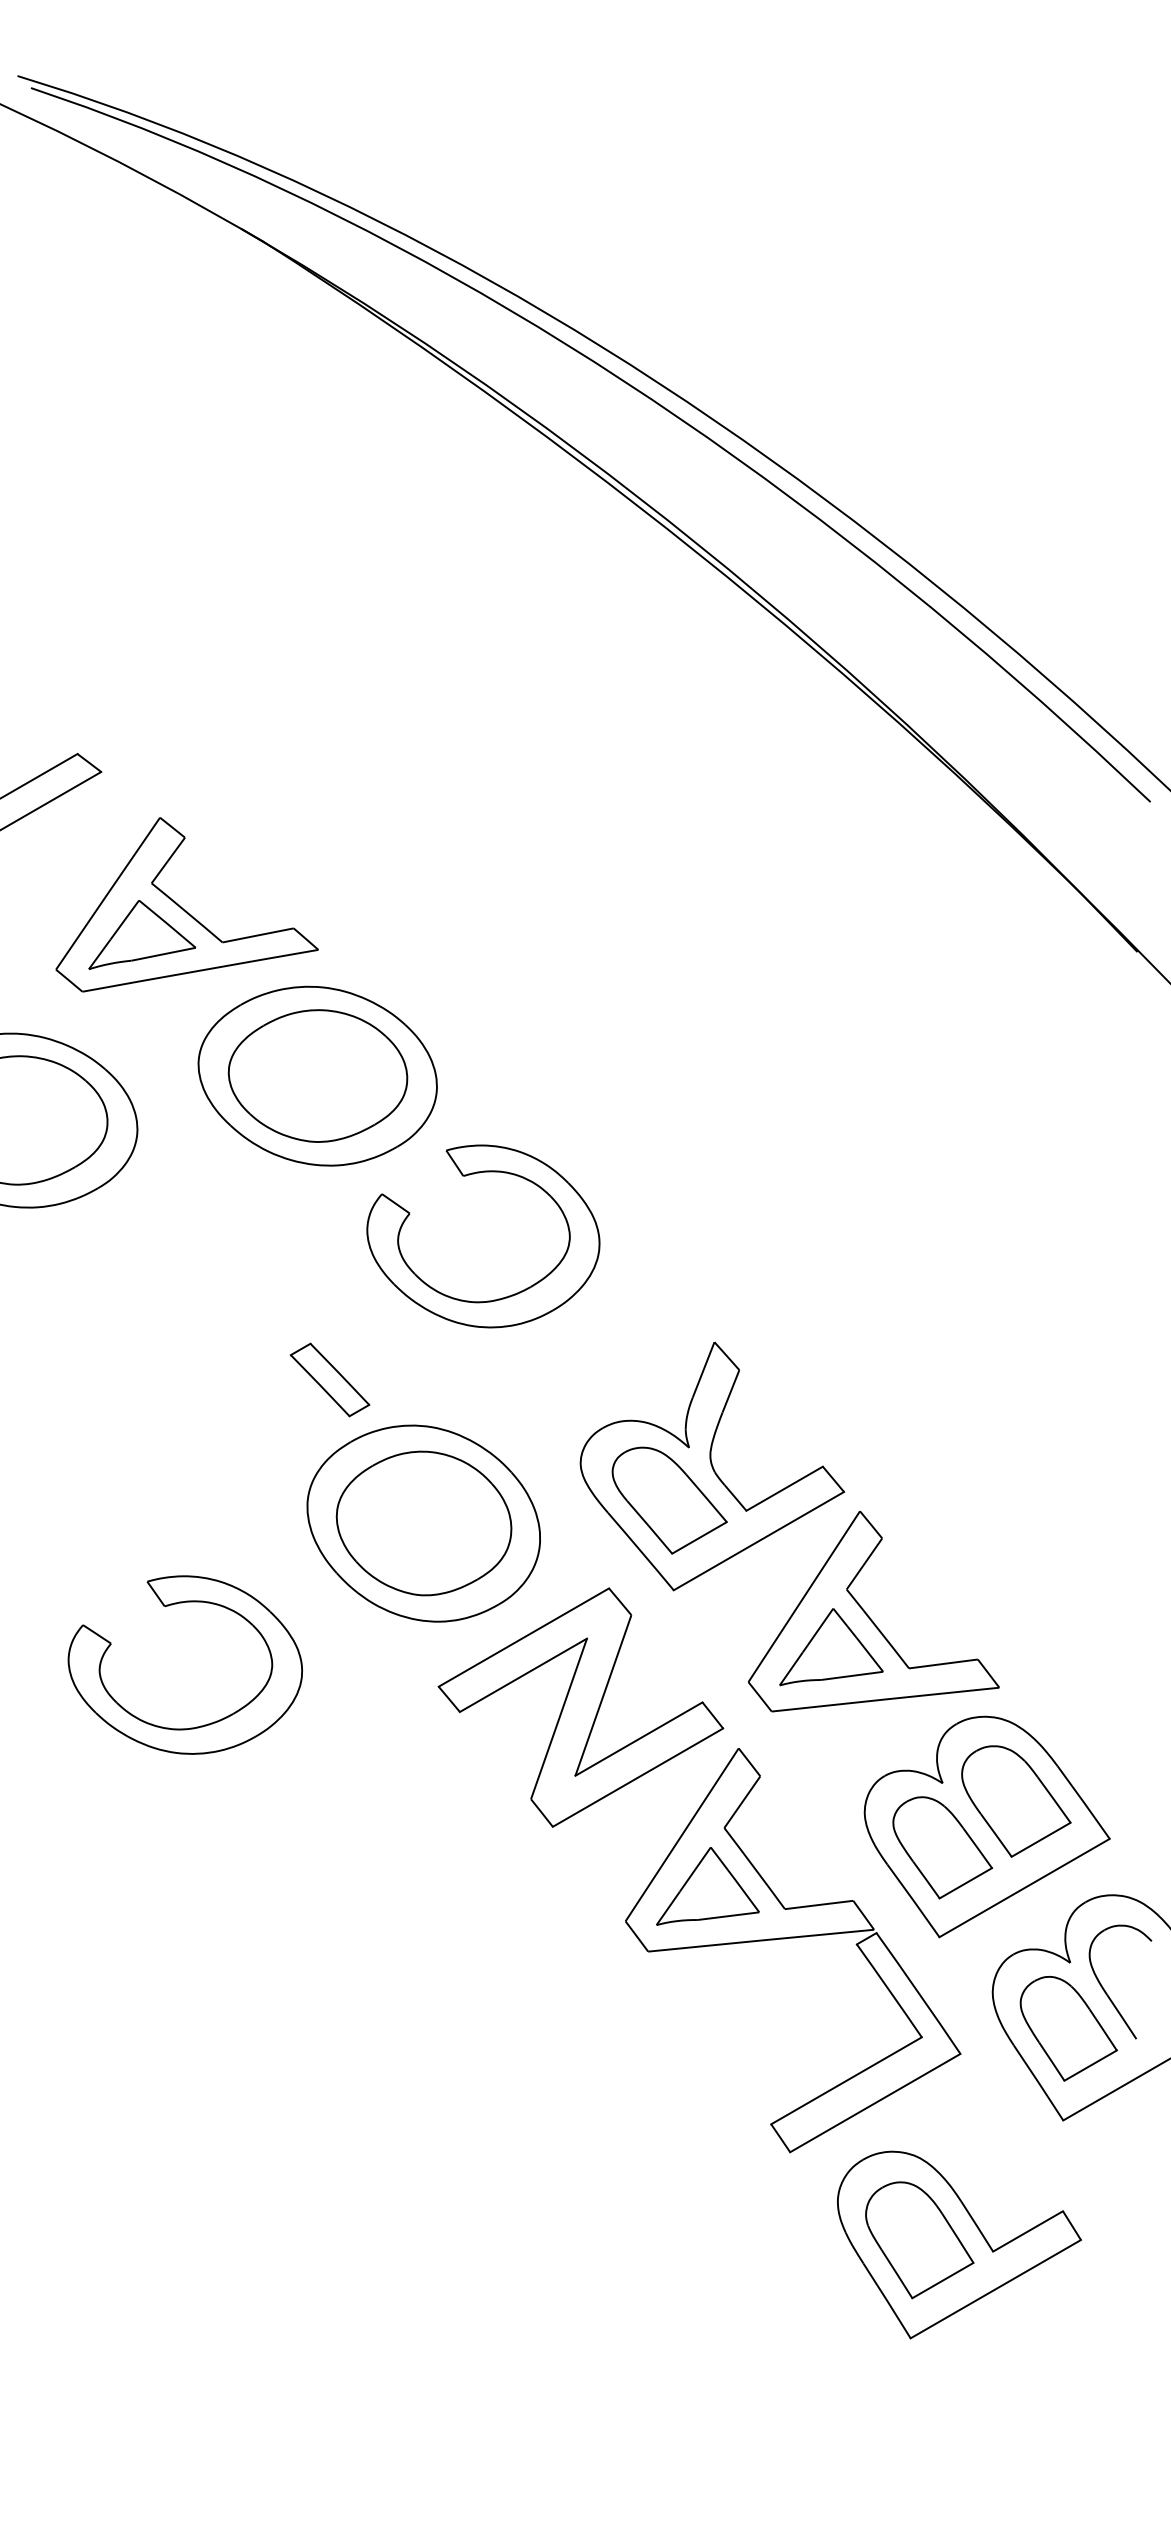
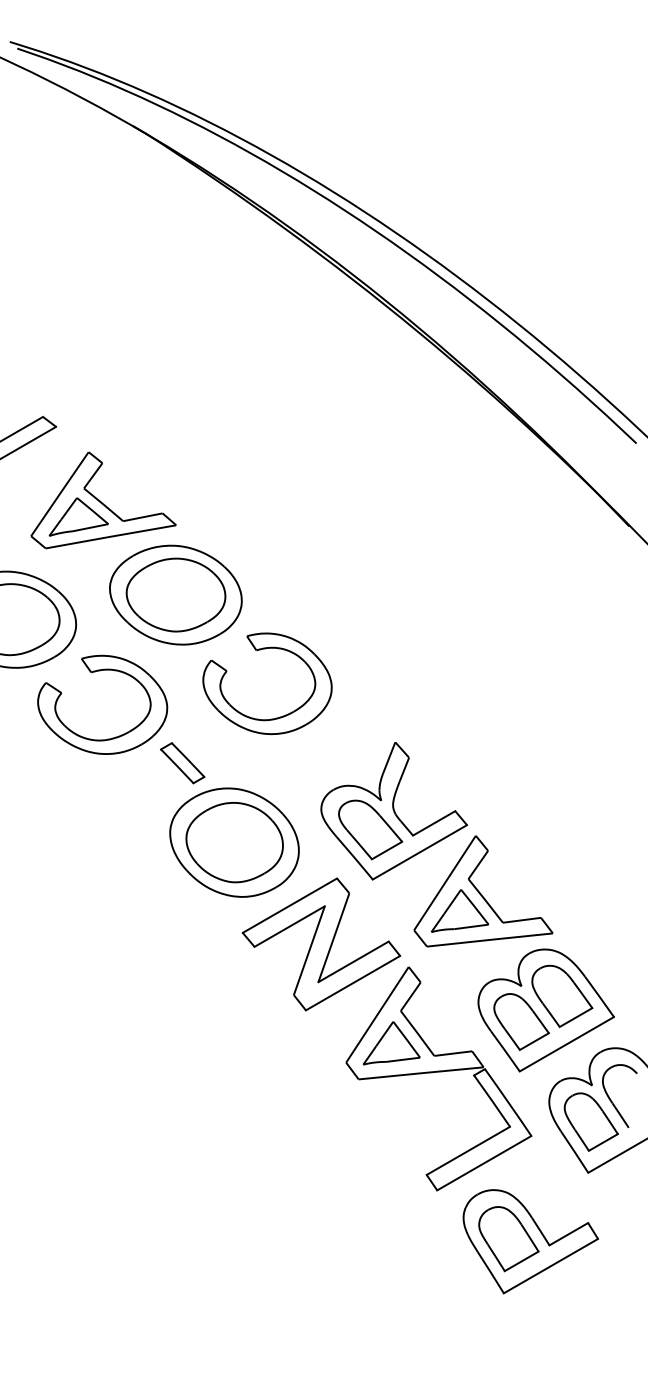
part: (172, 1606) -> (95, 672), moved

